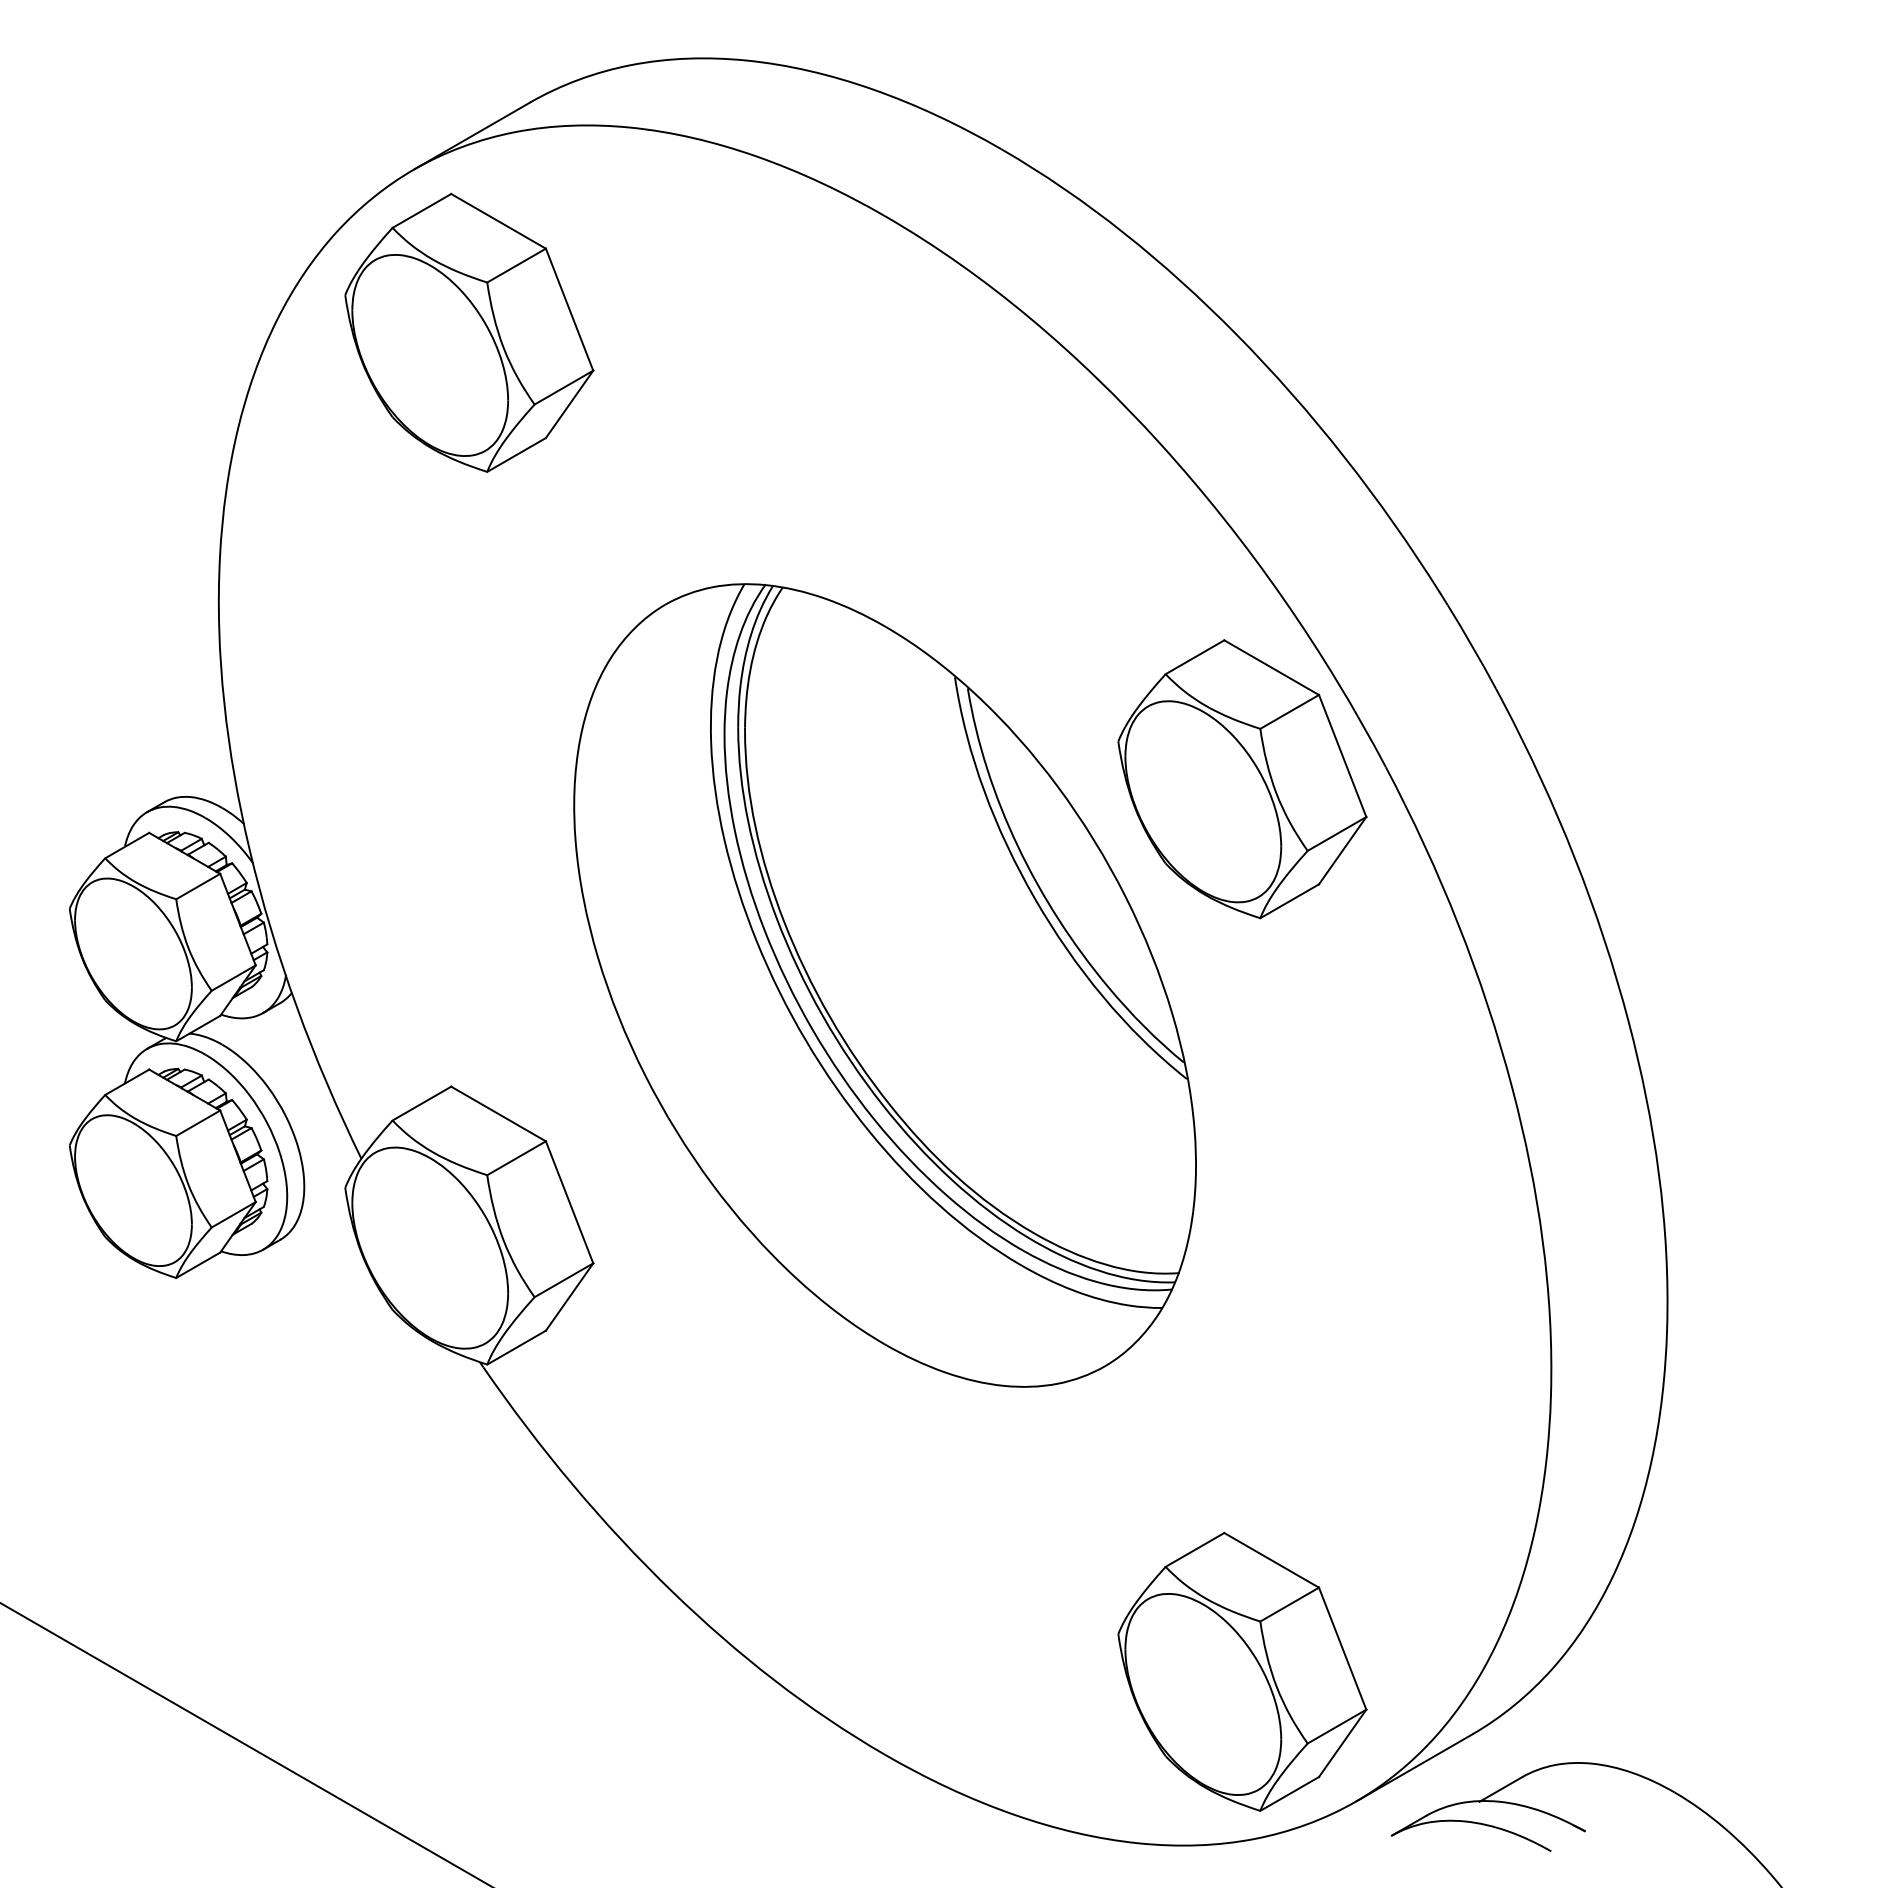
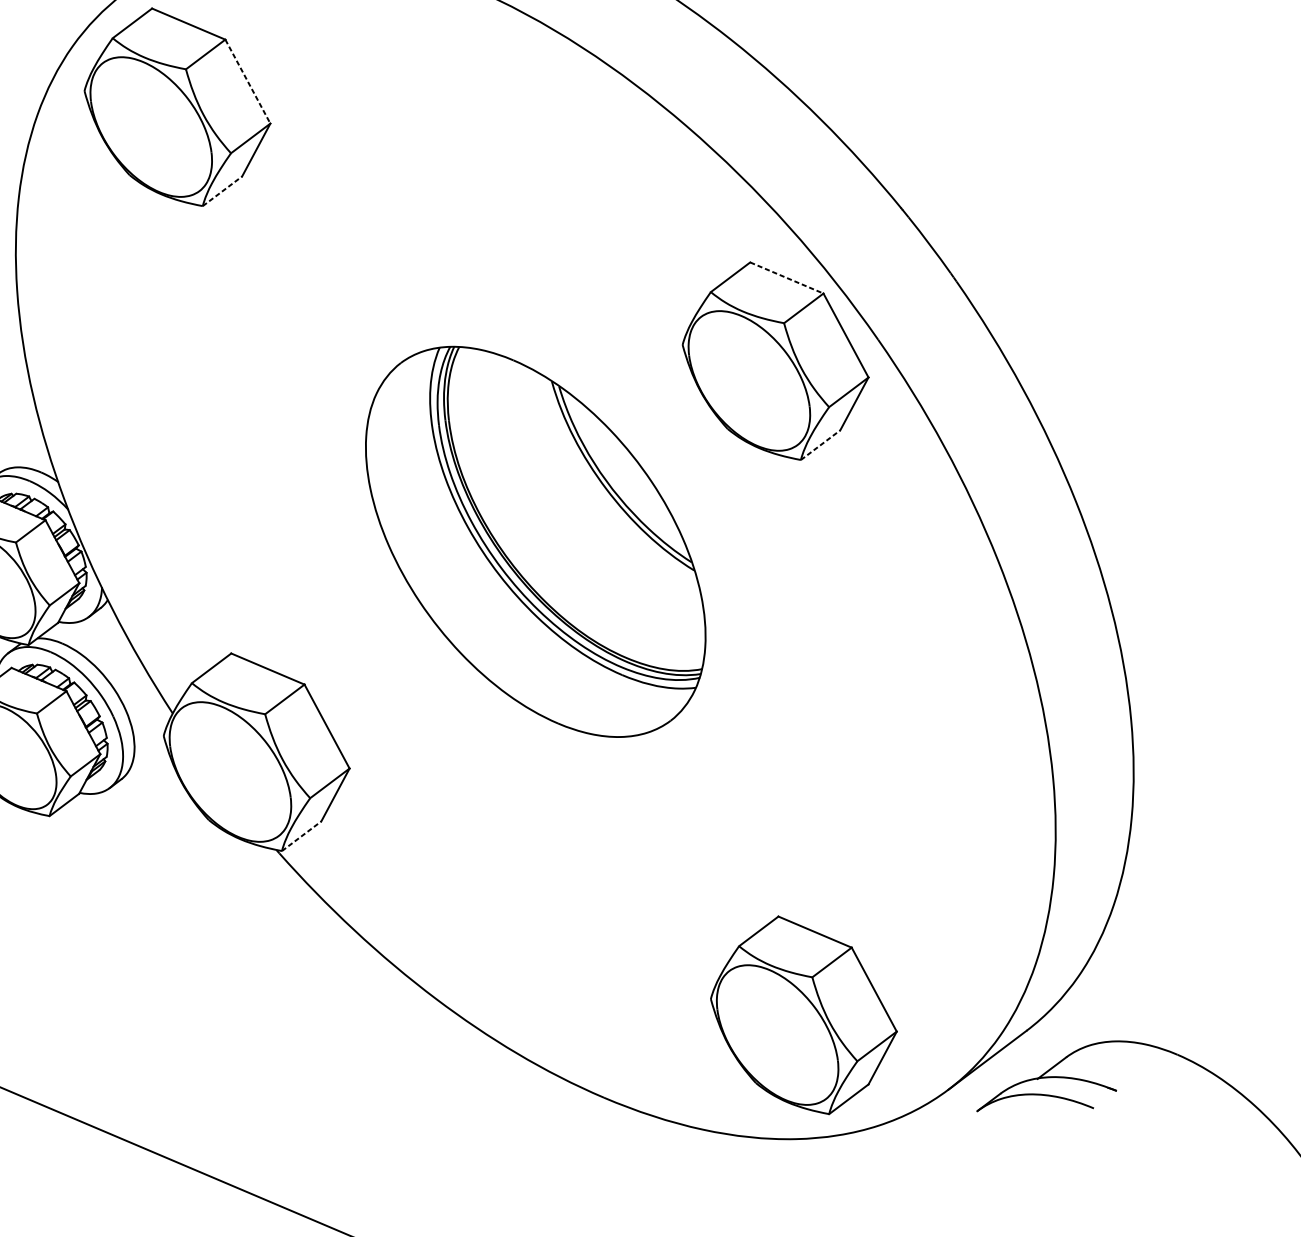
line: (569, 310) -> (247, 82), solid -> dashed
line: (516, 454) -> (222, 190), solid -> dashed
line: (1271, 667) -> (786, 277), solid -> dashed
line: (1289, 901) -> (820, 445), solid -> dashed
part: (884, 985) -> (535, 541), size x0.7
line: (516, 1347) -> (301, 836), solid -> dashed
part: (1242, 1671) -> (803, 1015), moved

